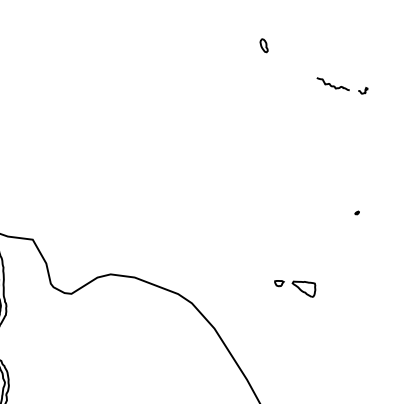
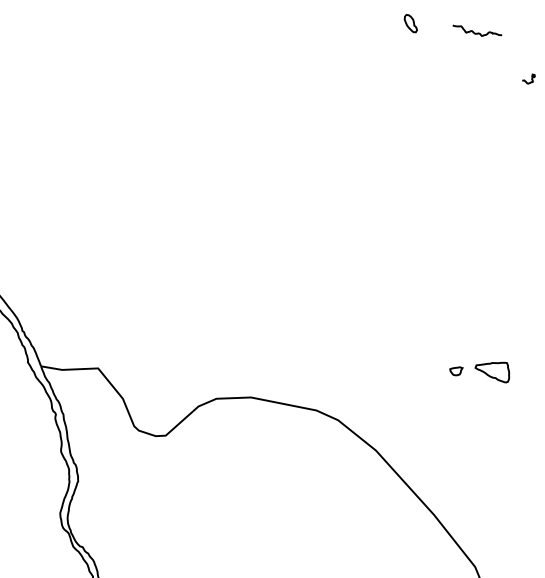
part: (263, 45) -> (409, 23), moved
curve: (331, 84) -> (474, 31), moved

